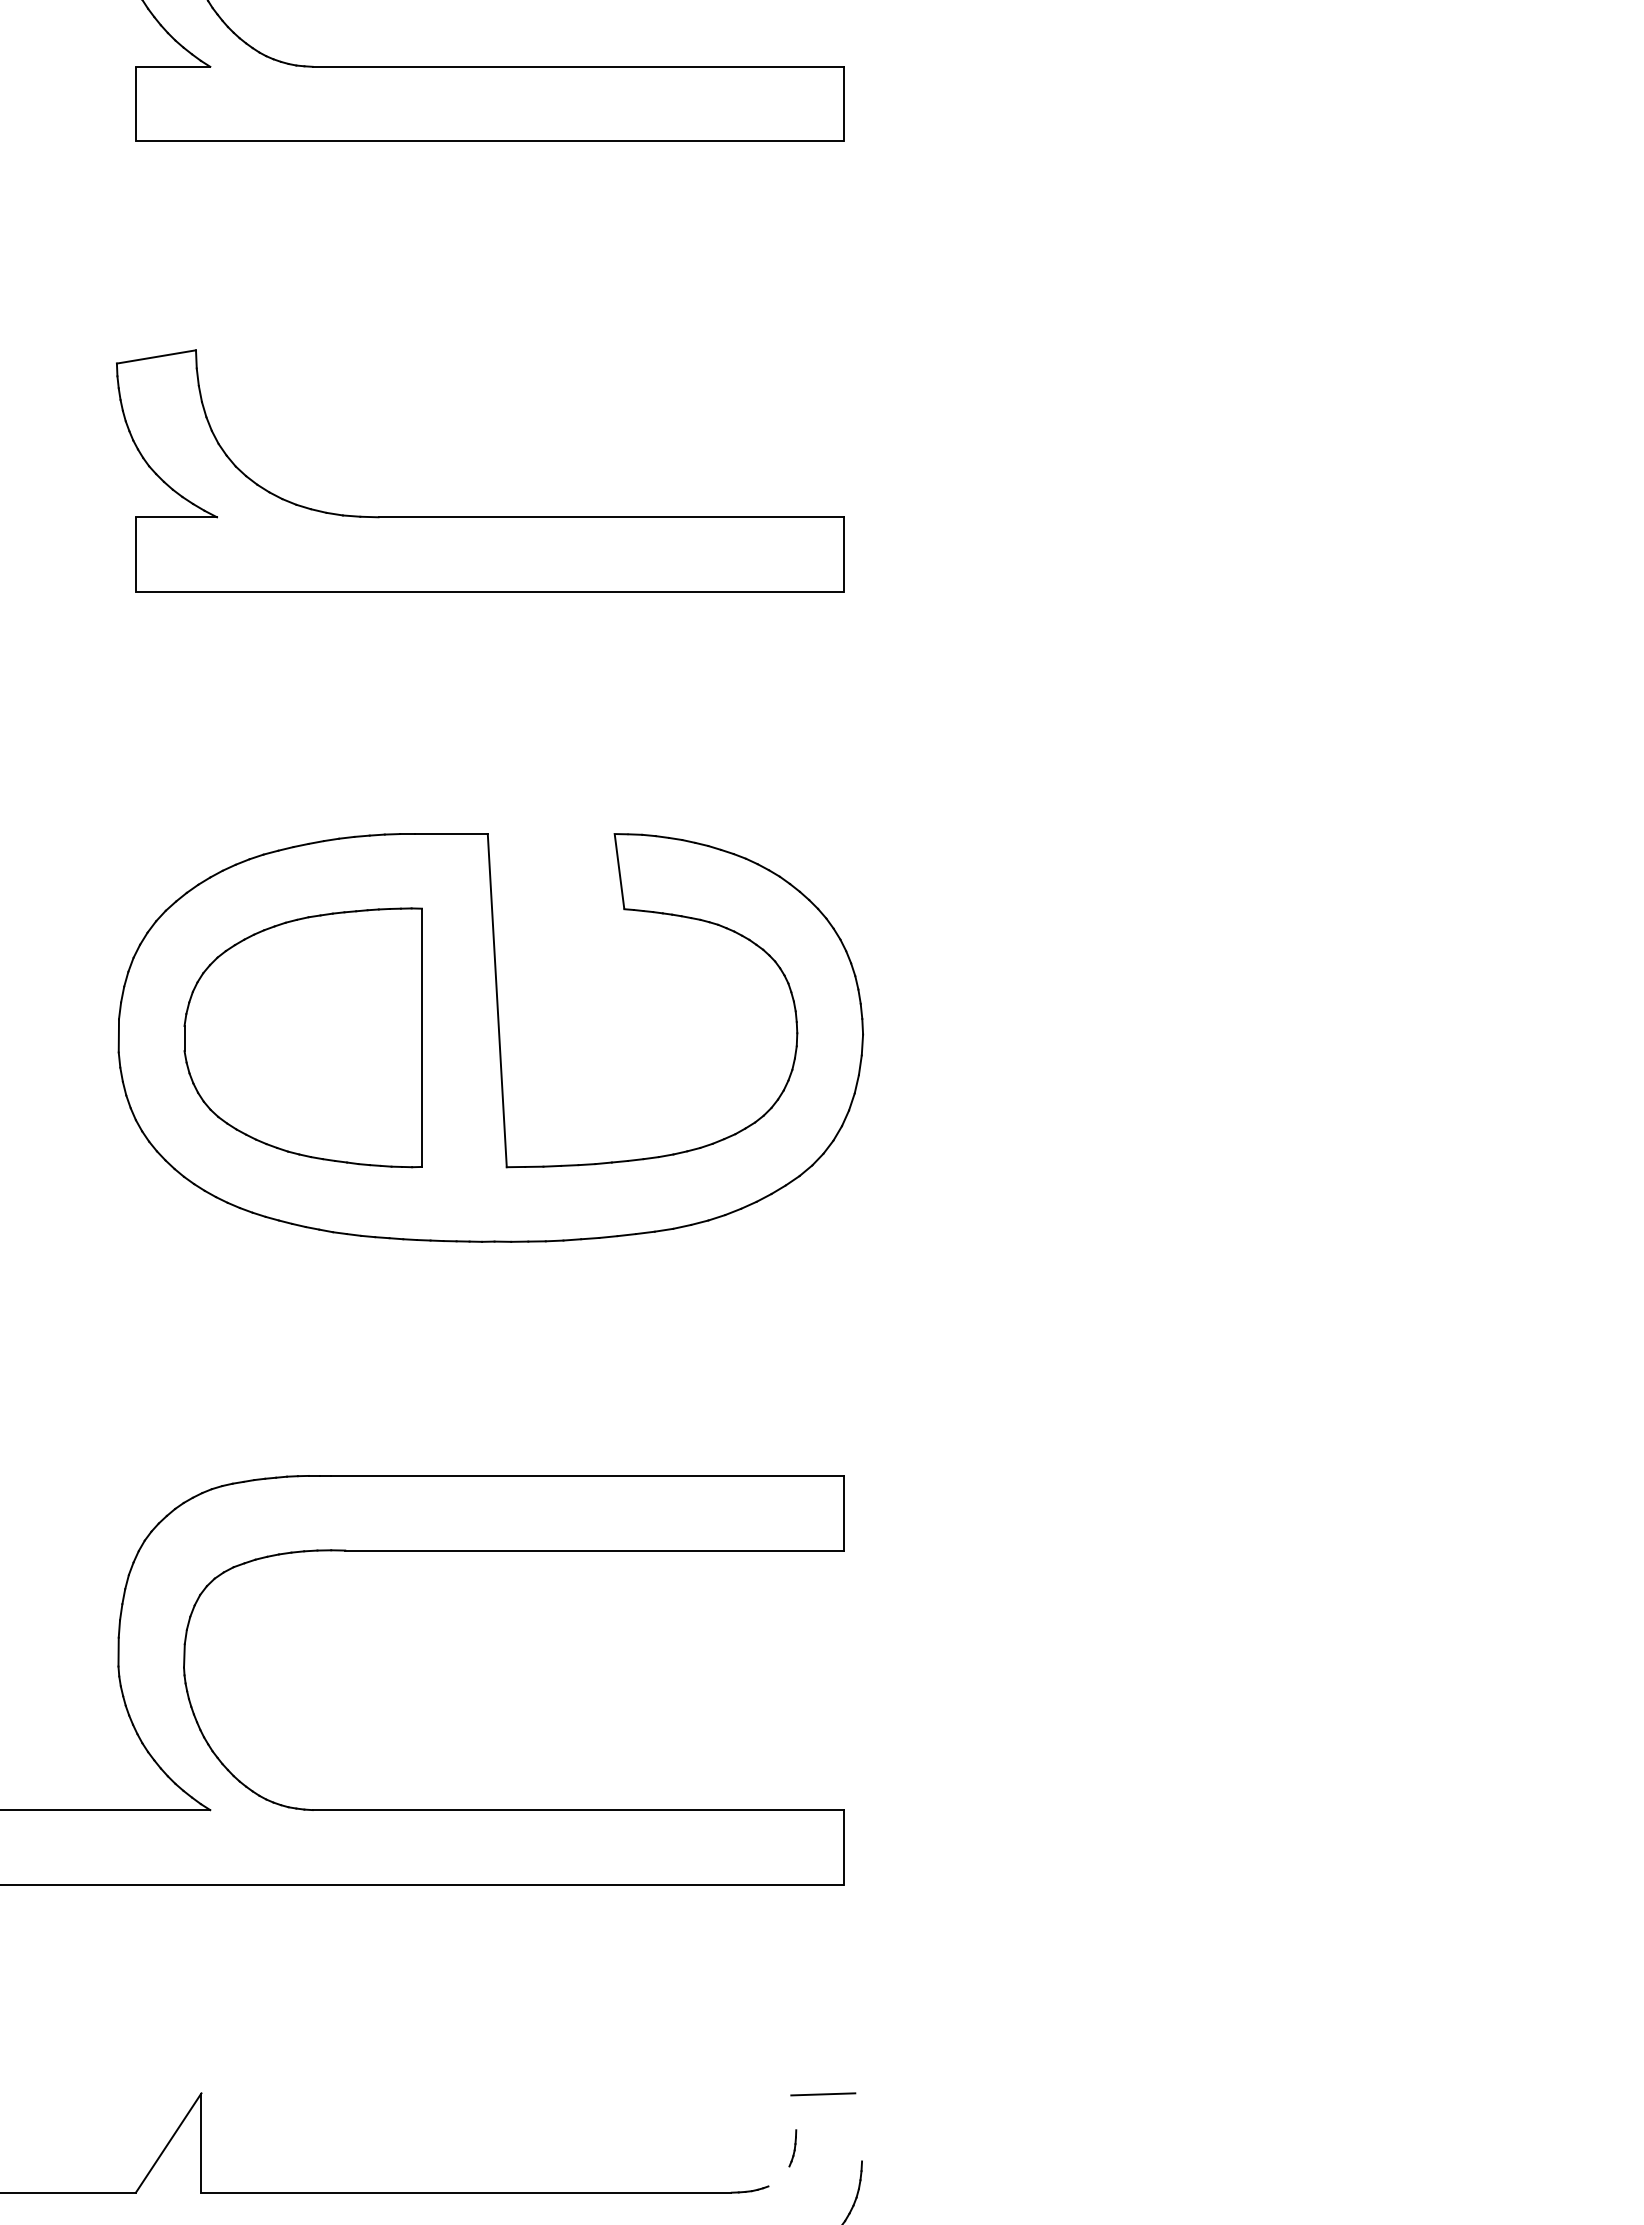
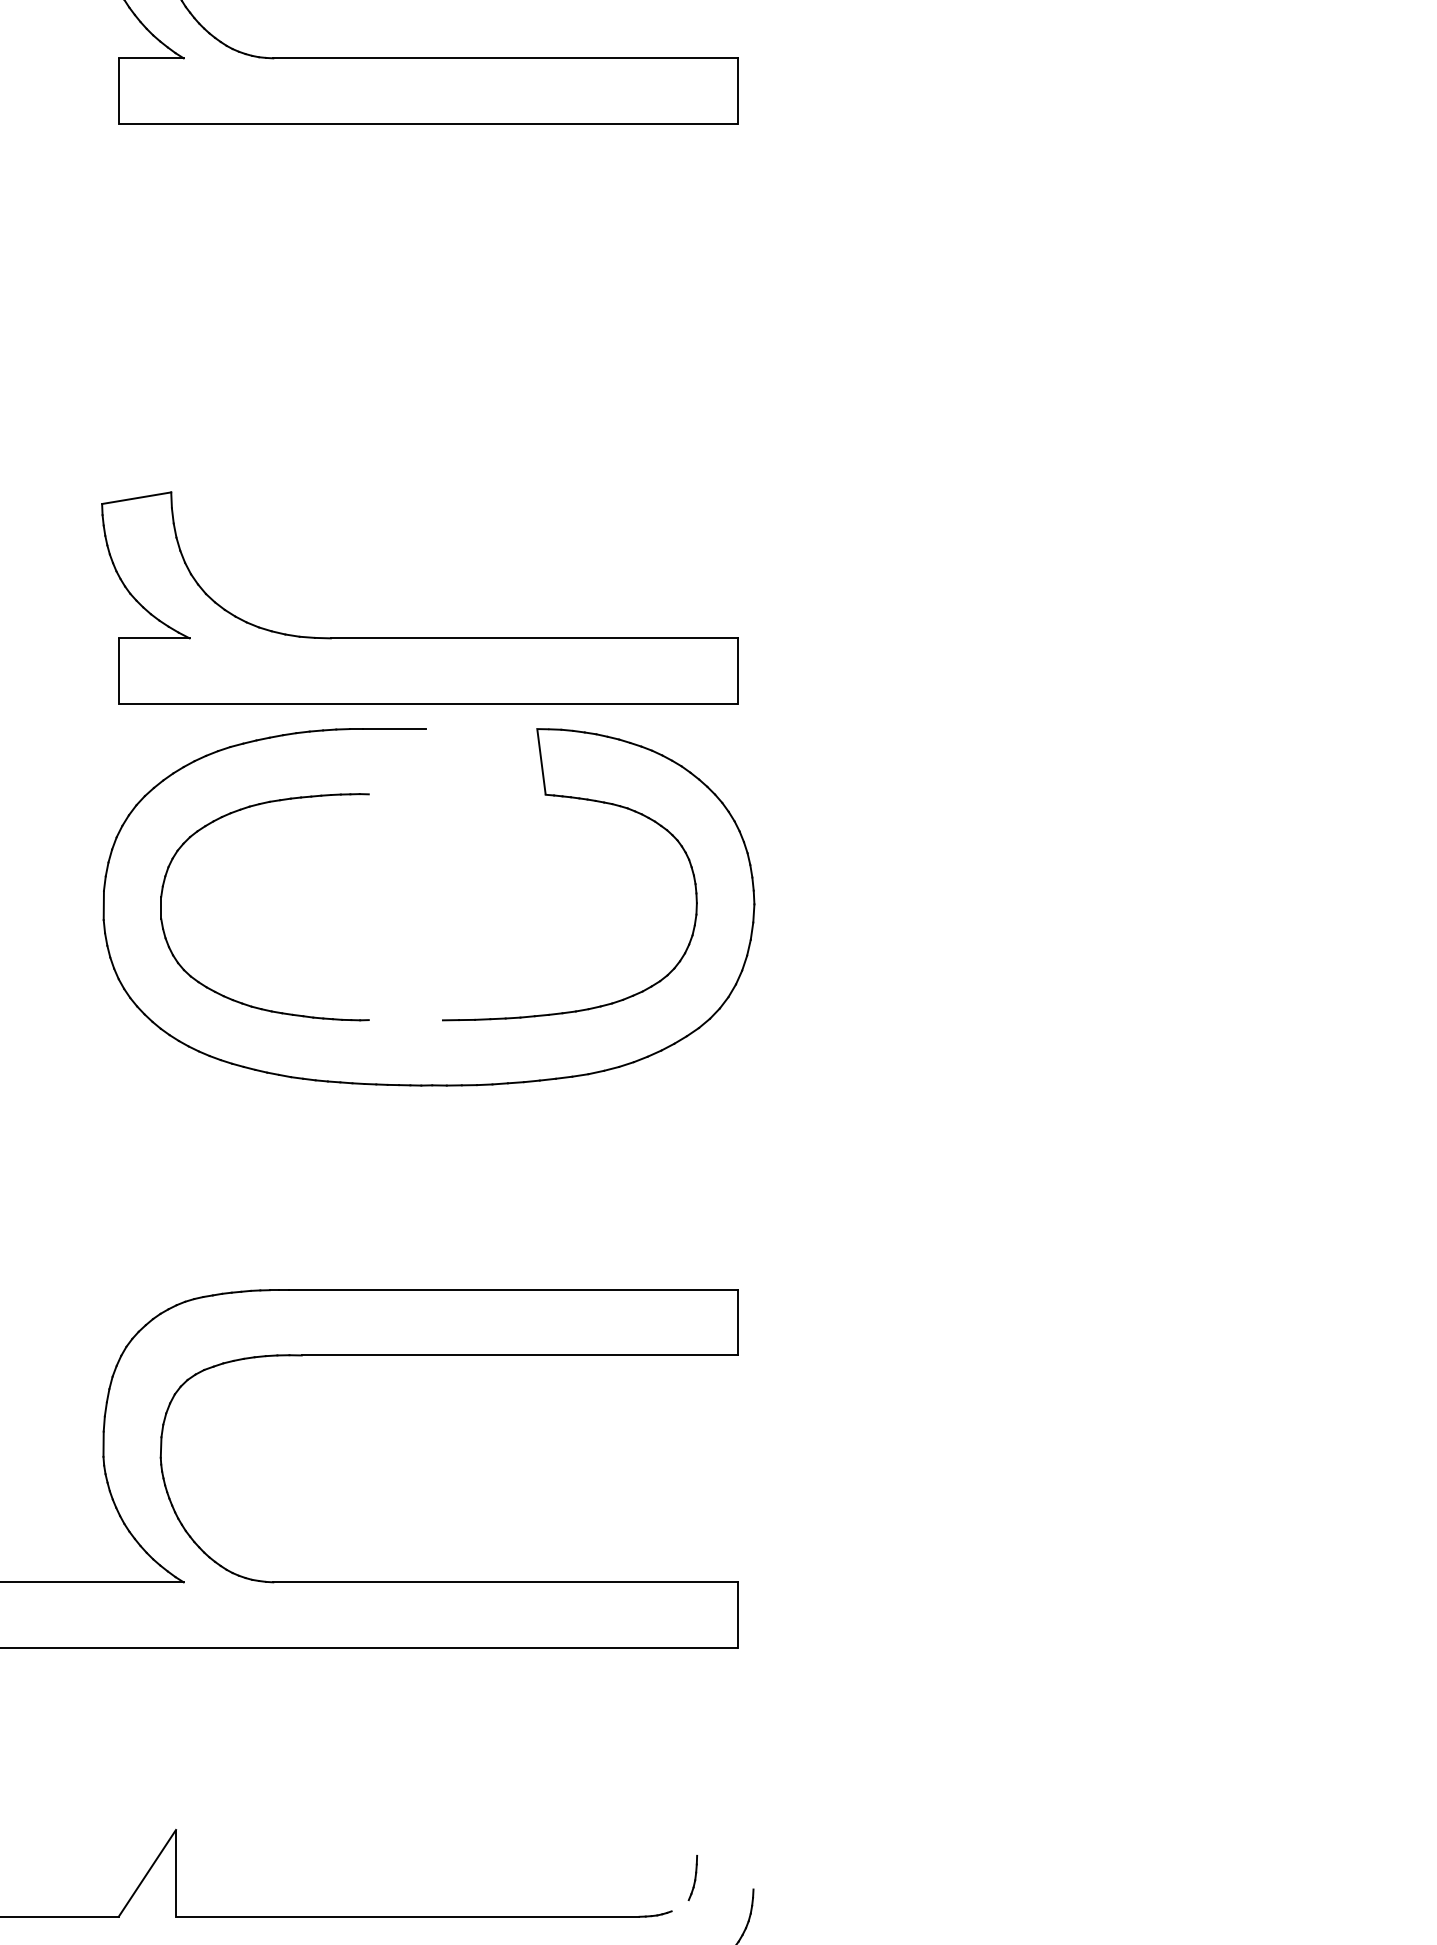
part: (480, 516) -> (419, 637), moved
line: (496, 1000) -> (433, 874), removed
line: (422, 1037) -> (369, 906), removed
line: (823, 2094) -> (719, 1830), removed
part: (792, 2148) -> (692, 1878), size x1.4

